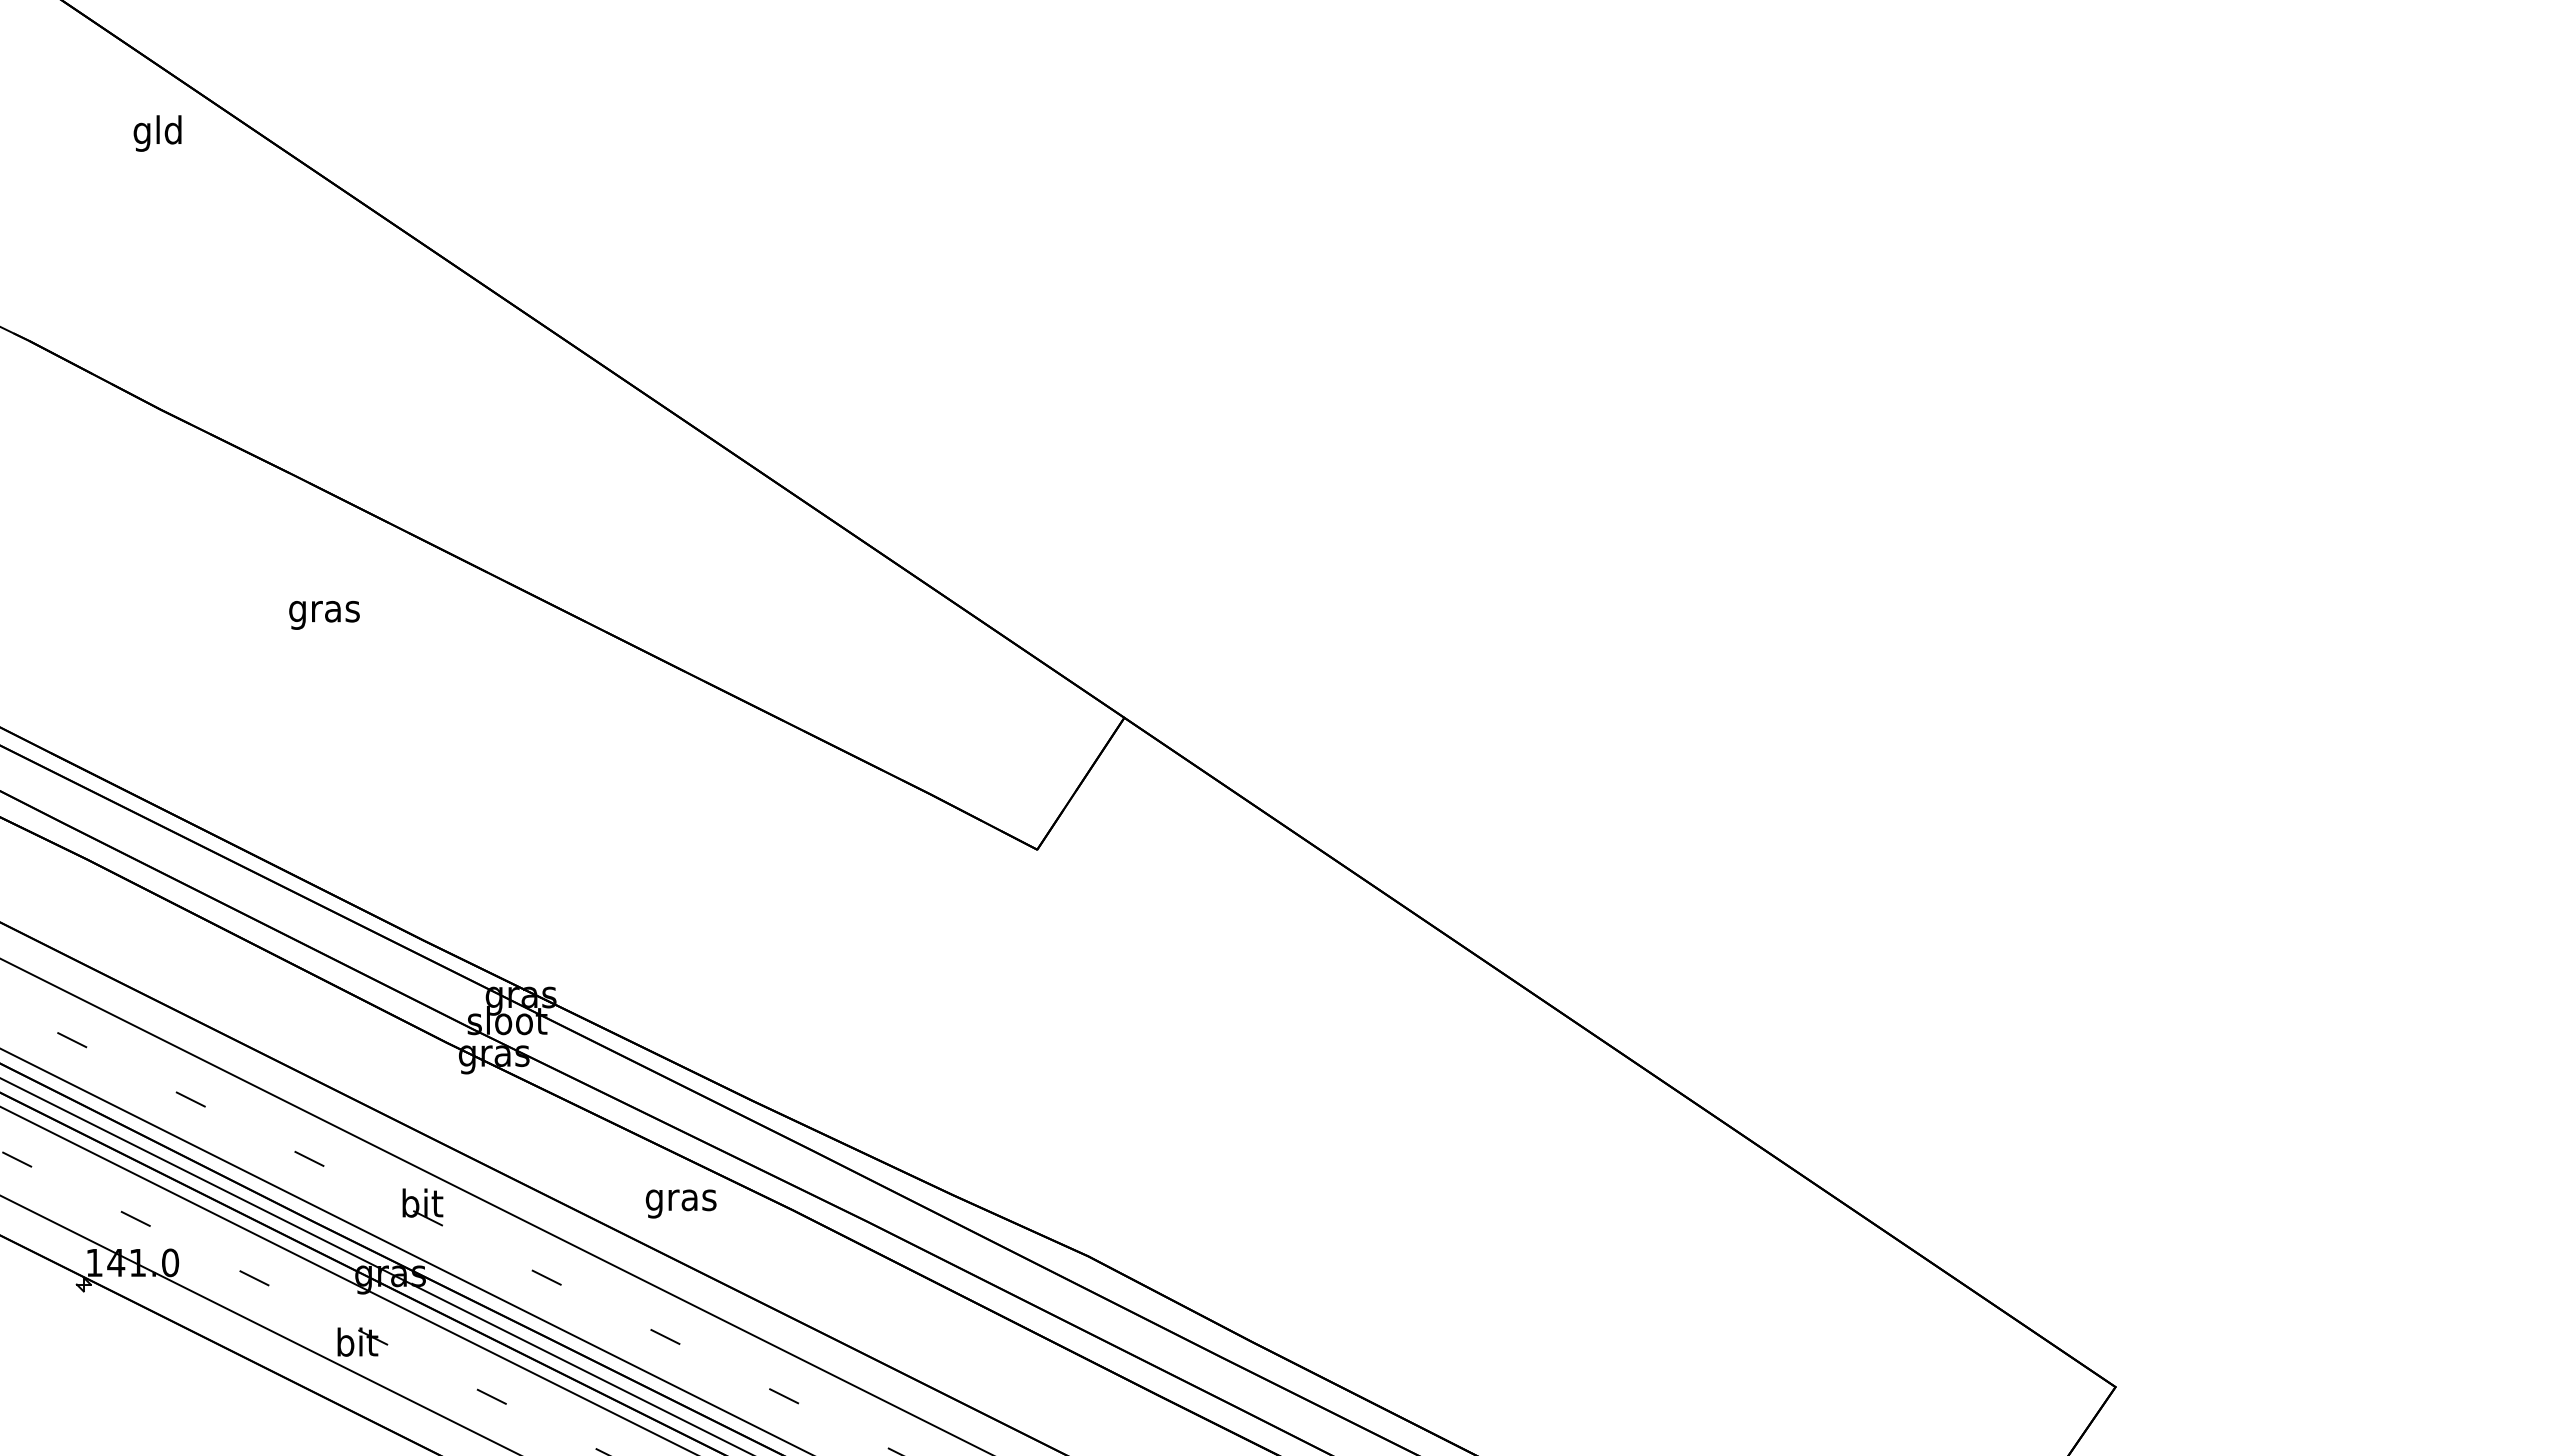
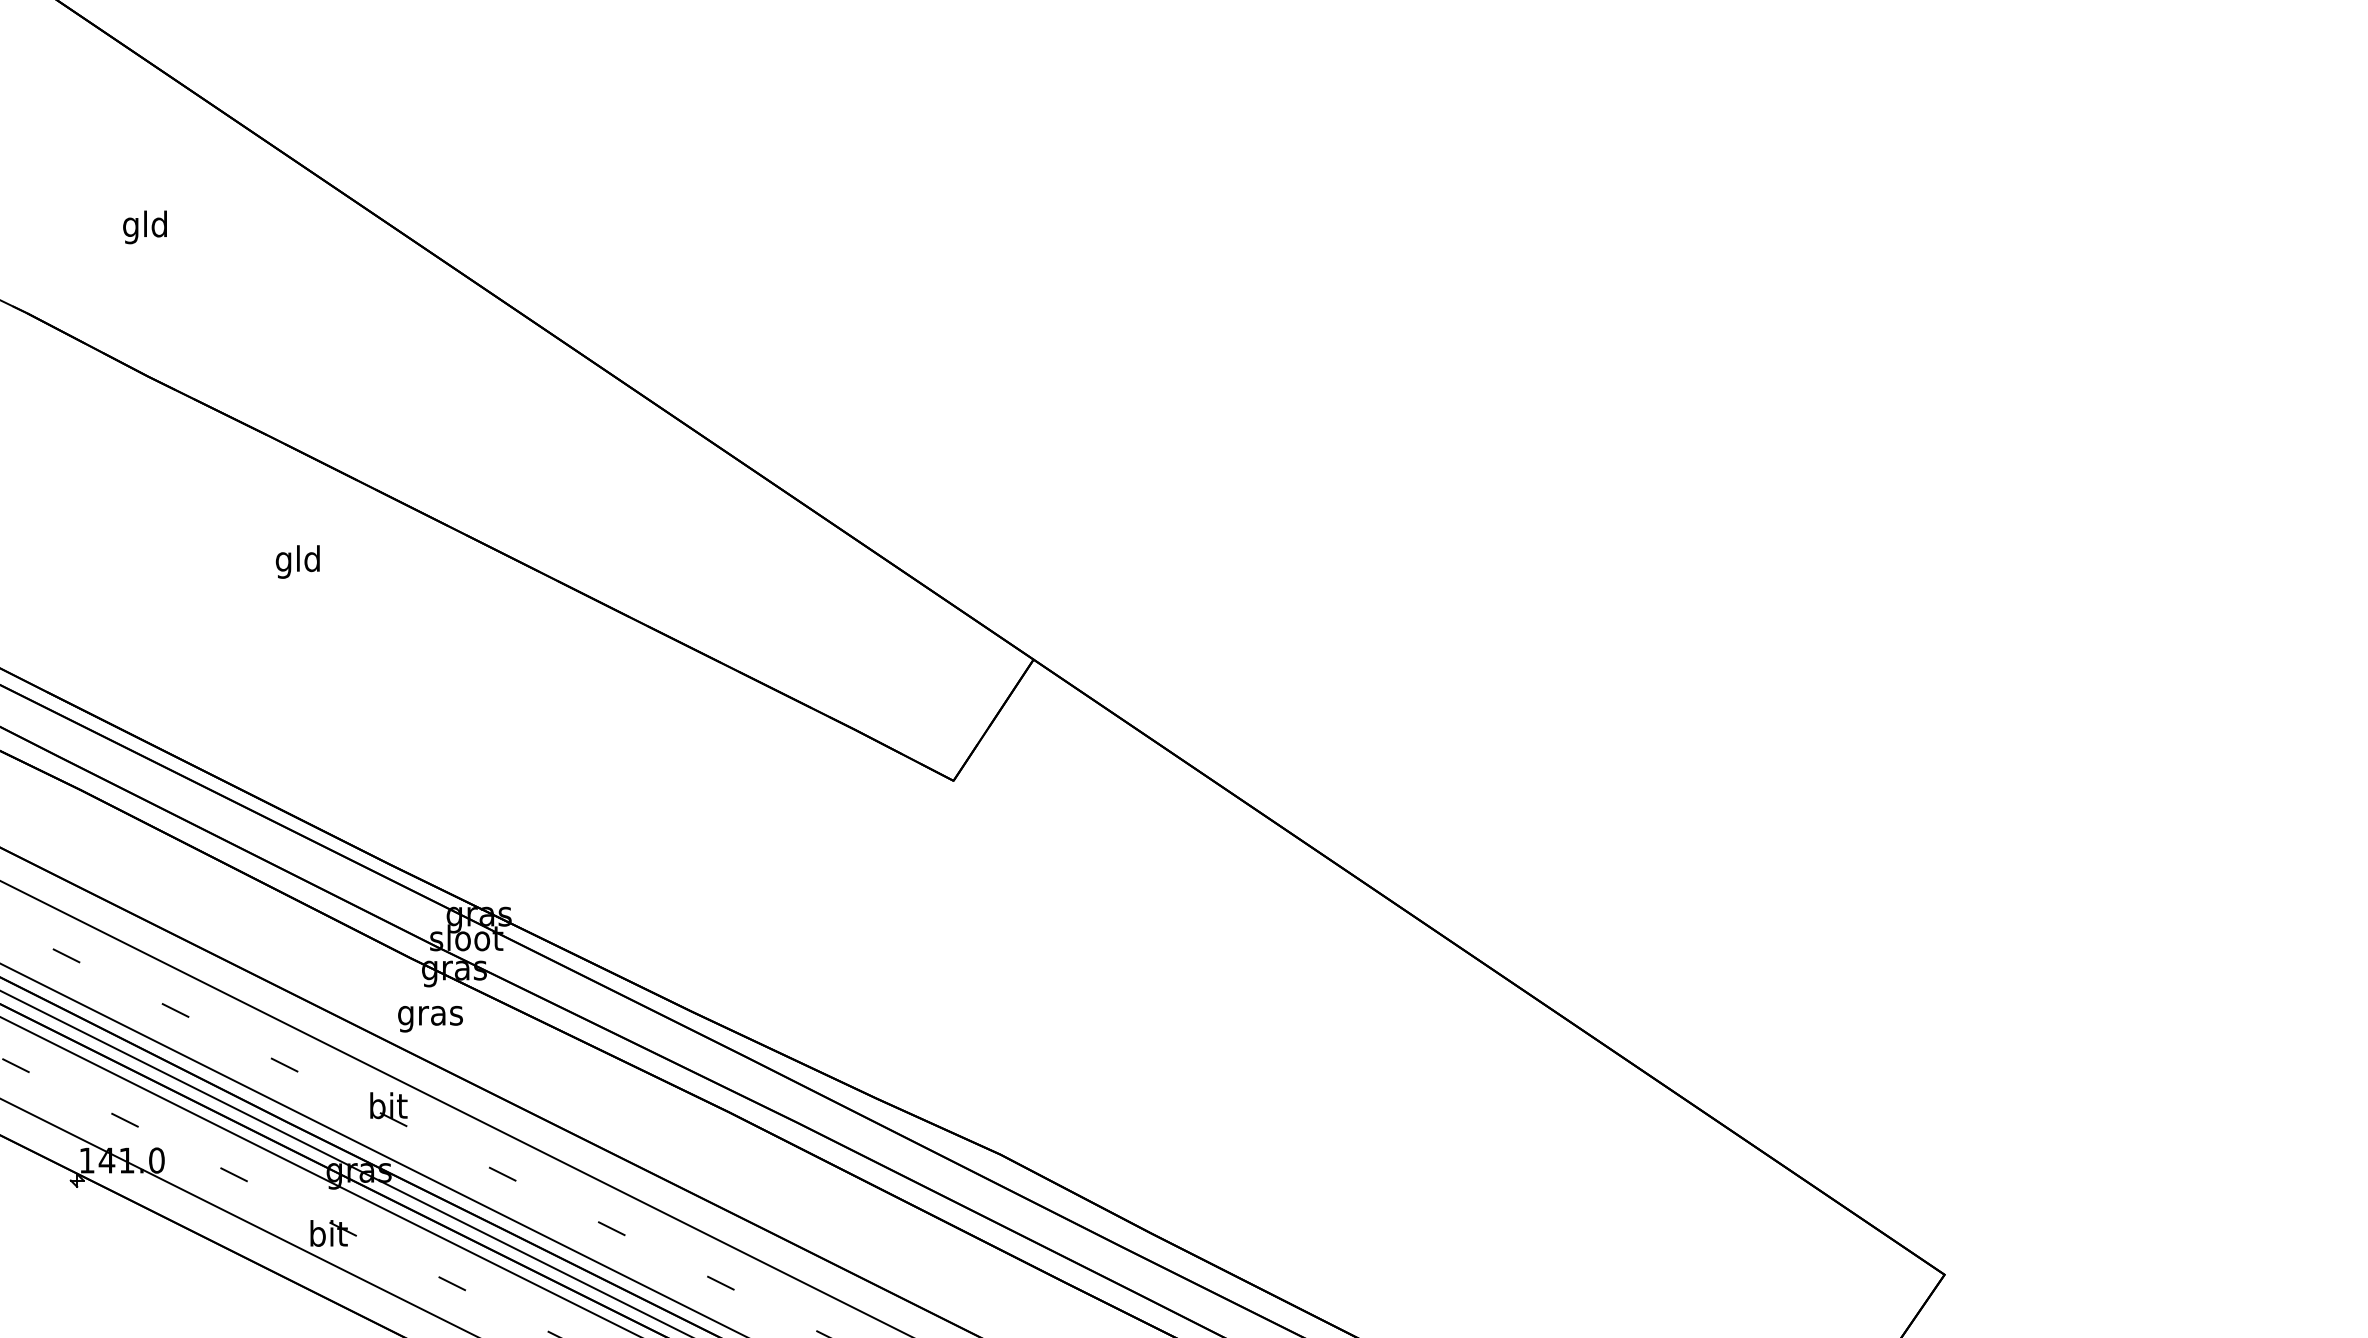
text: (157, 133) -> (144, 227), moved
text: (324, 611) -> (298, 561), gras -> gld
text: (680, 1203) -> (429, 1018), moved

